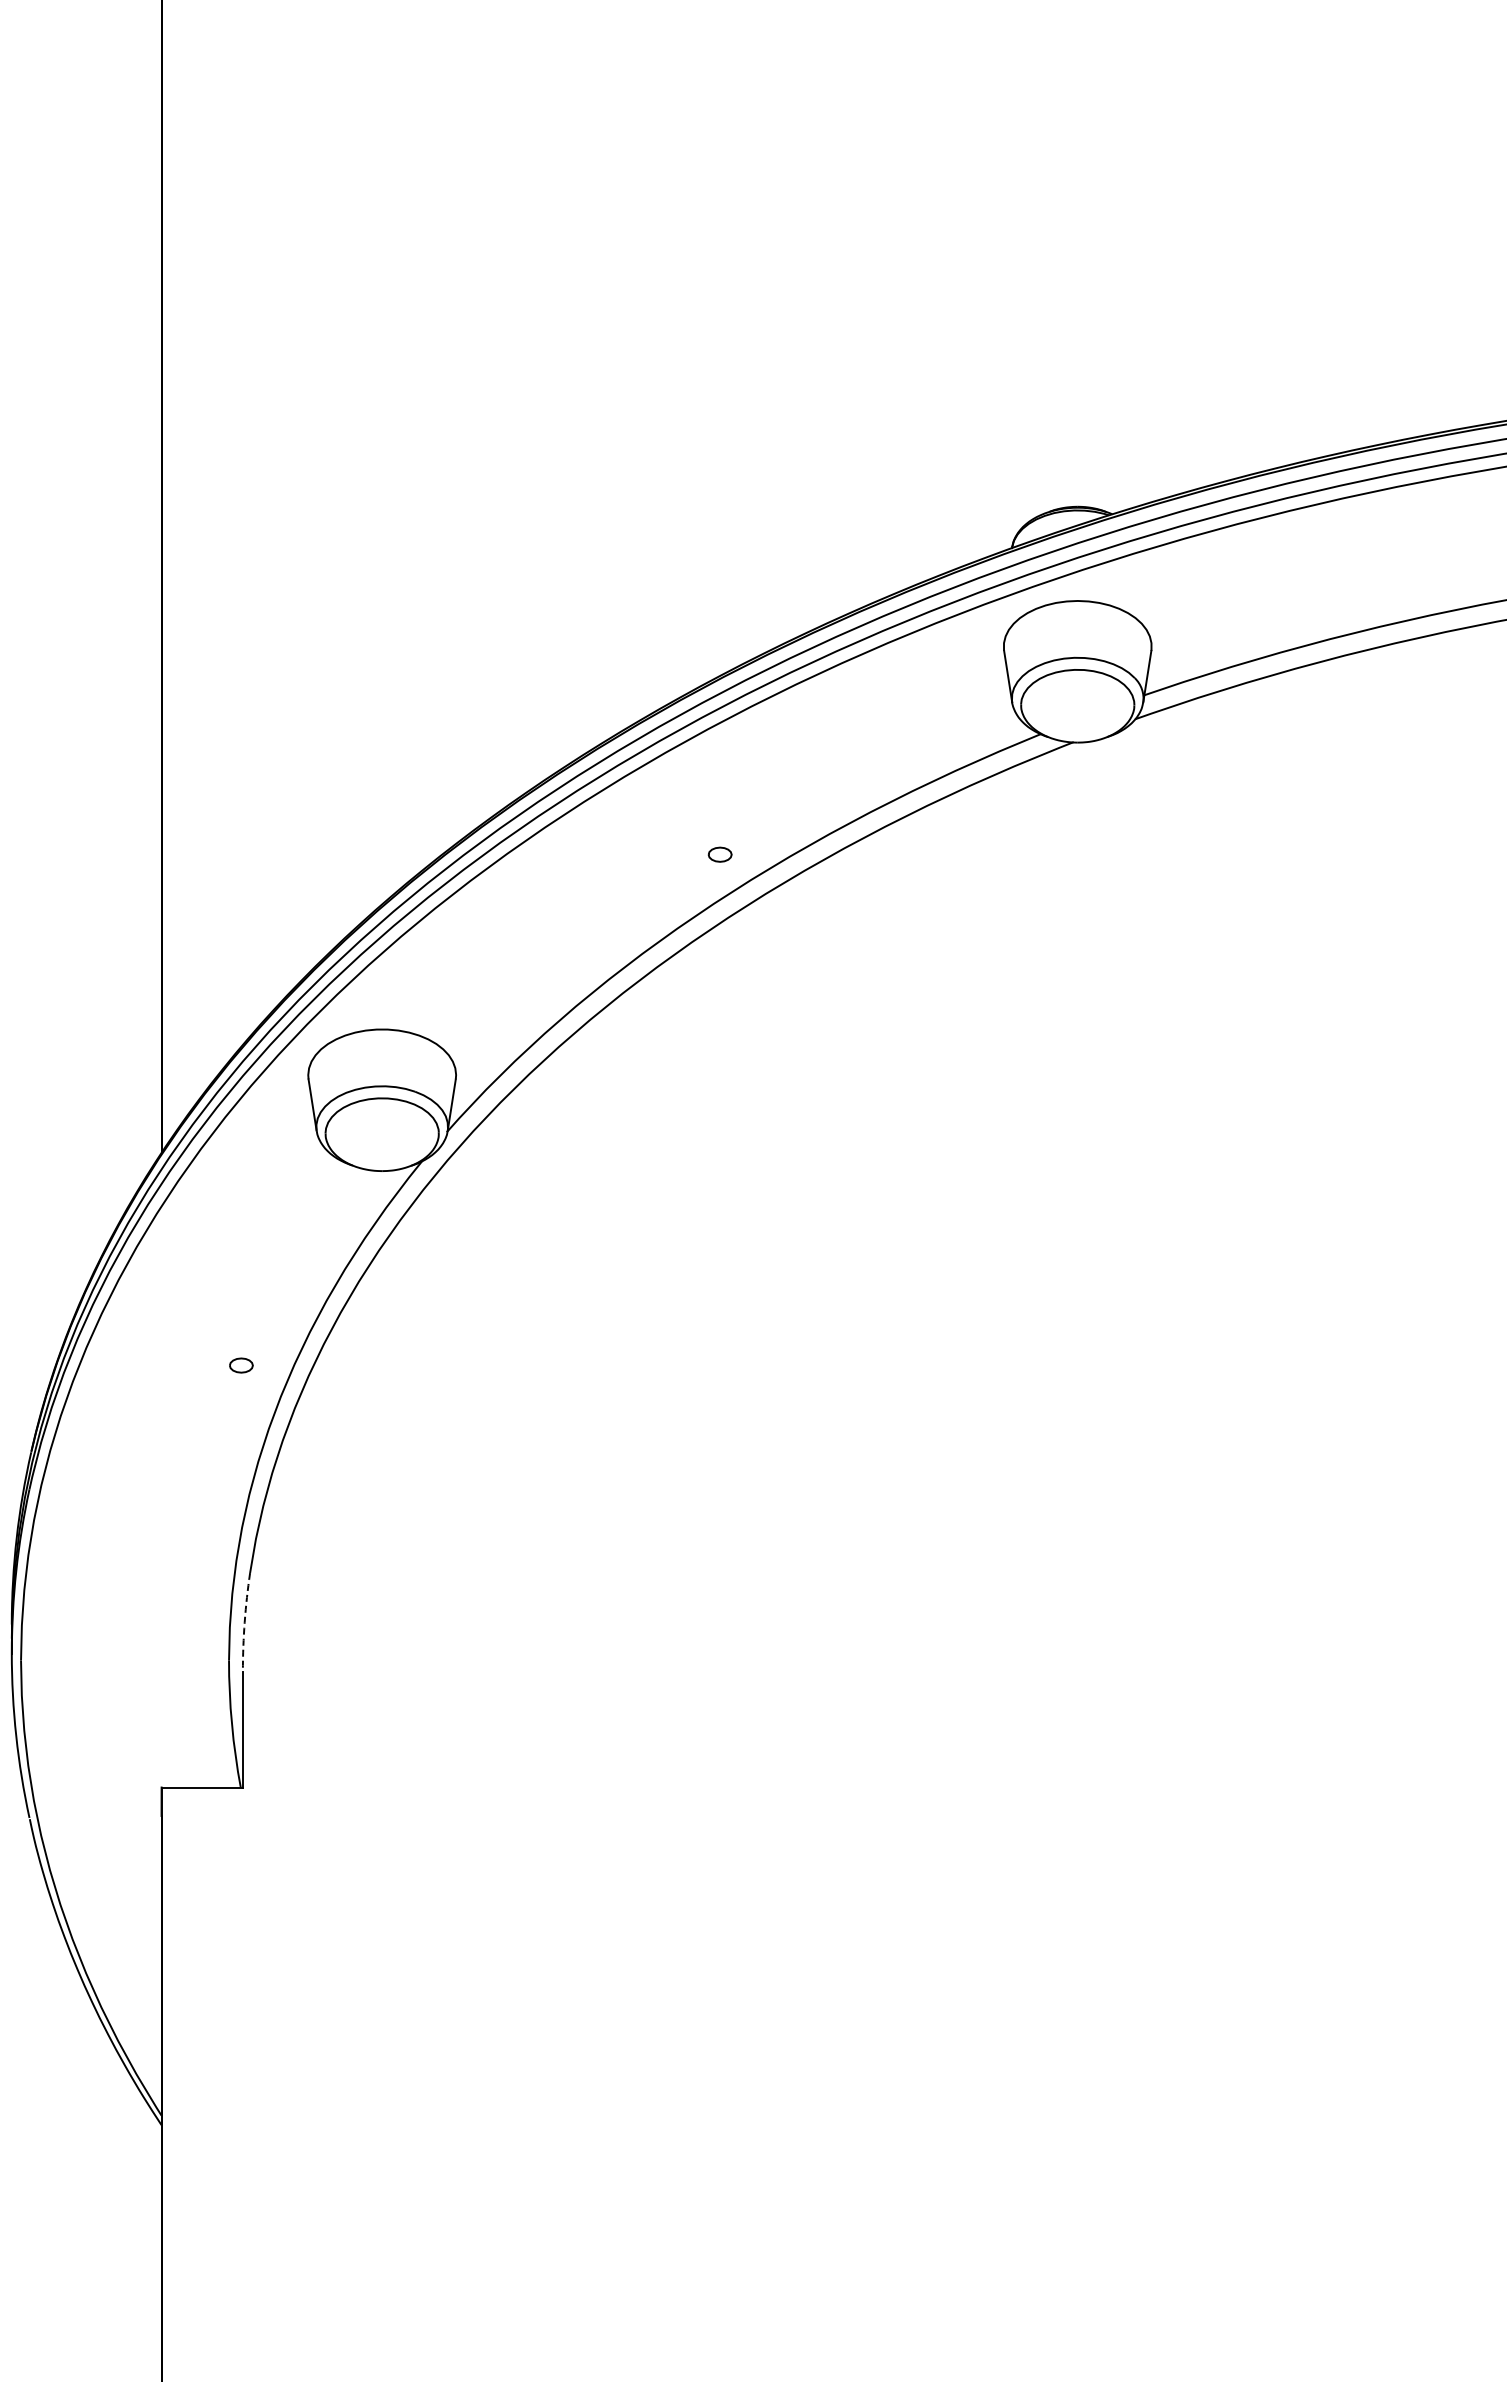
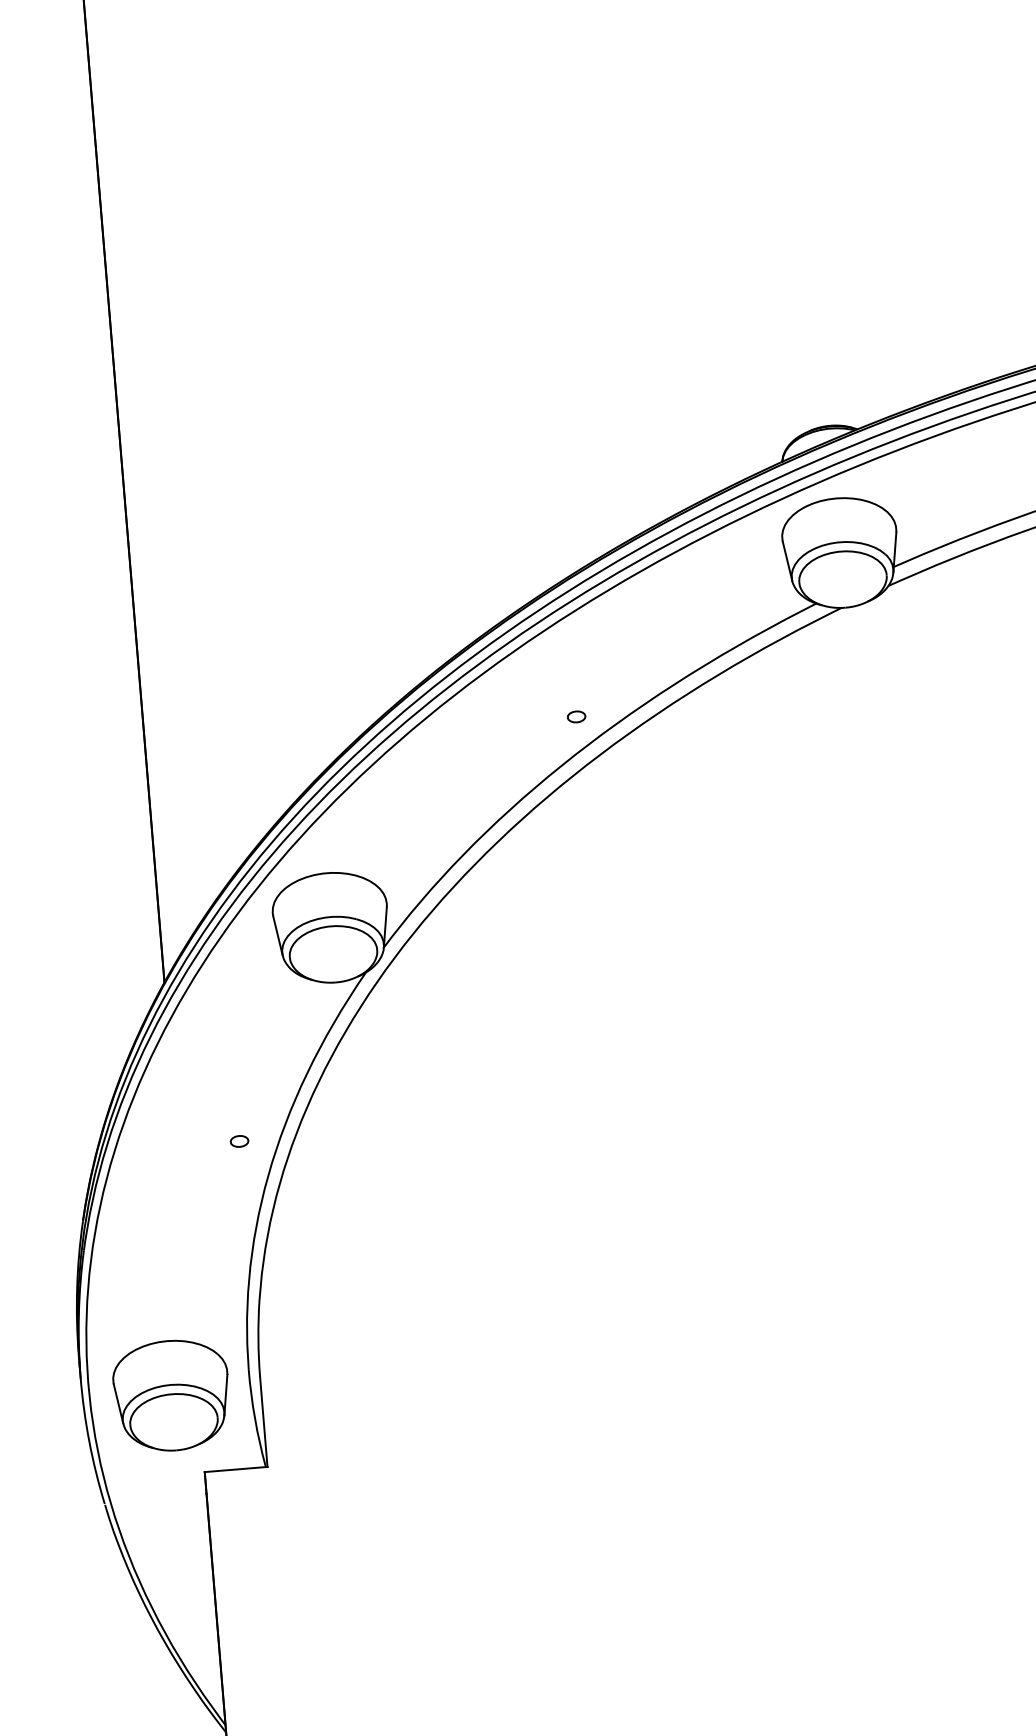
arc: (244, 1622) -> (258, 1339), dashed -> solid
part: (126, 1685) -> (171, 1395), added

